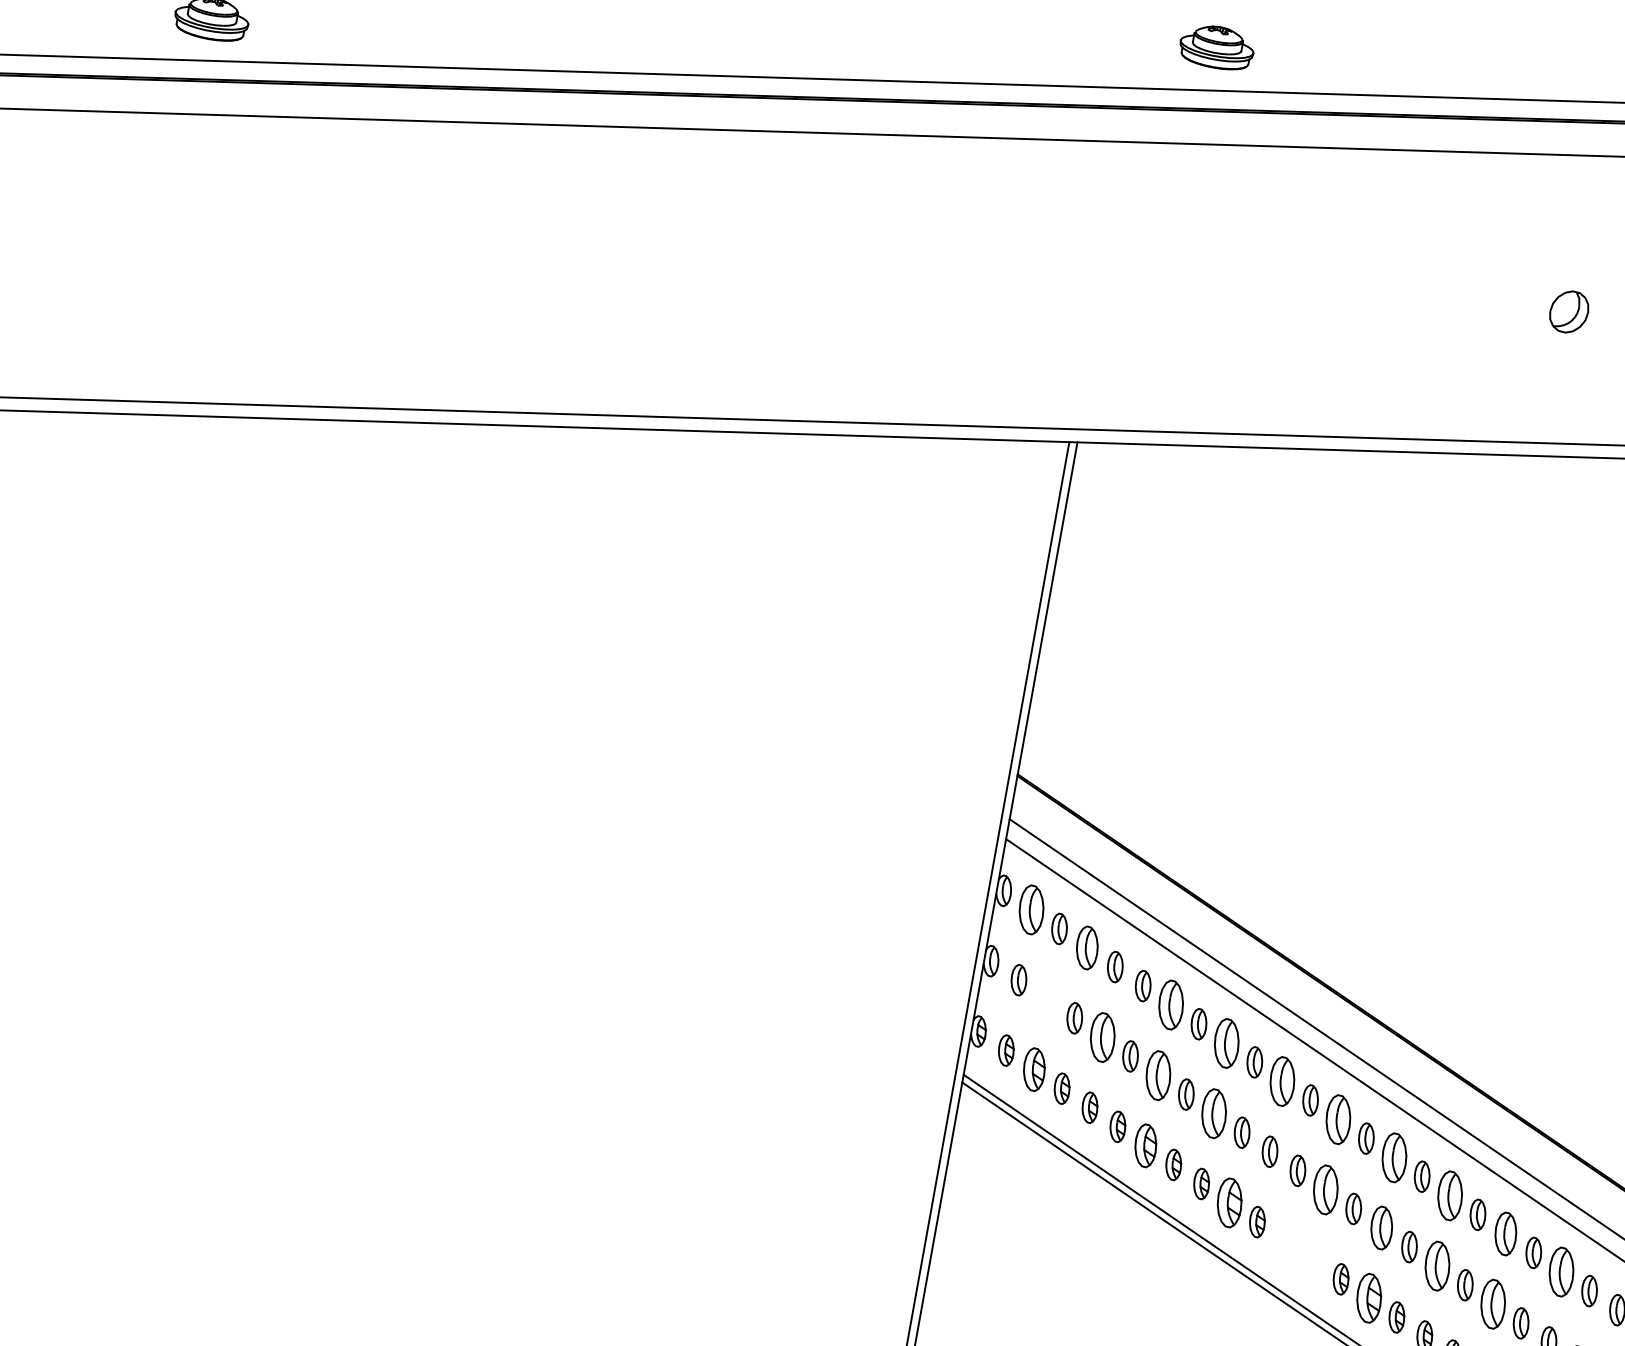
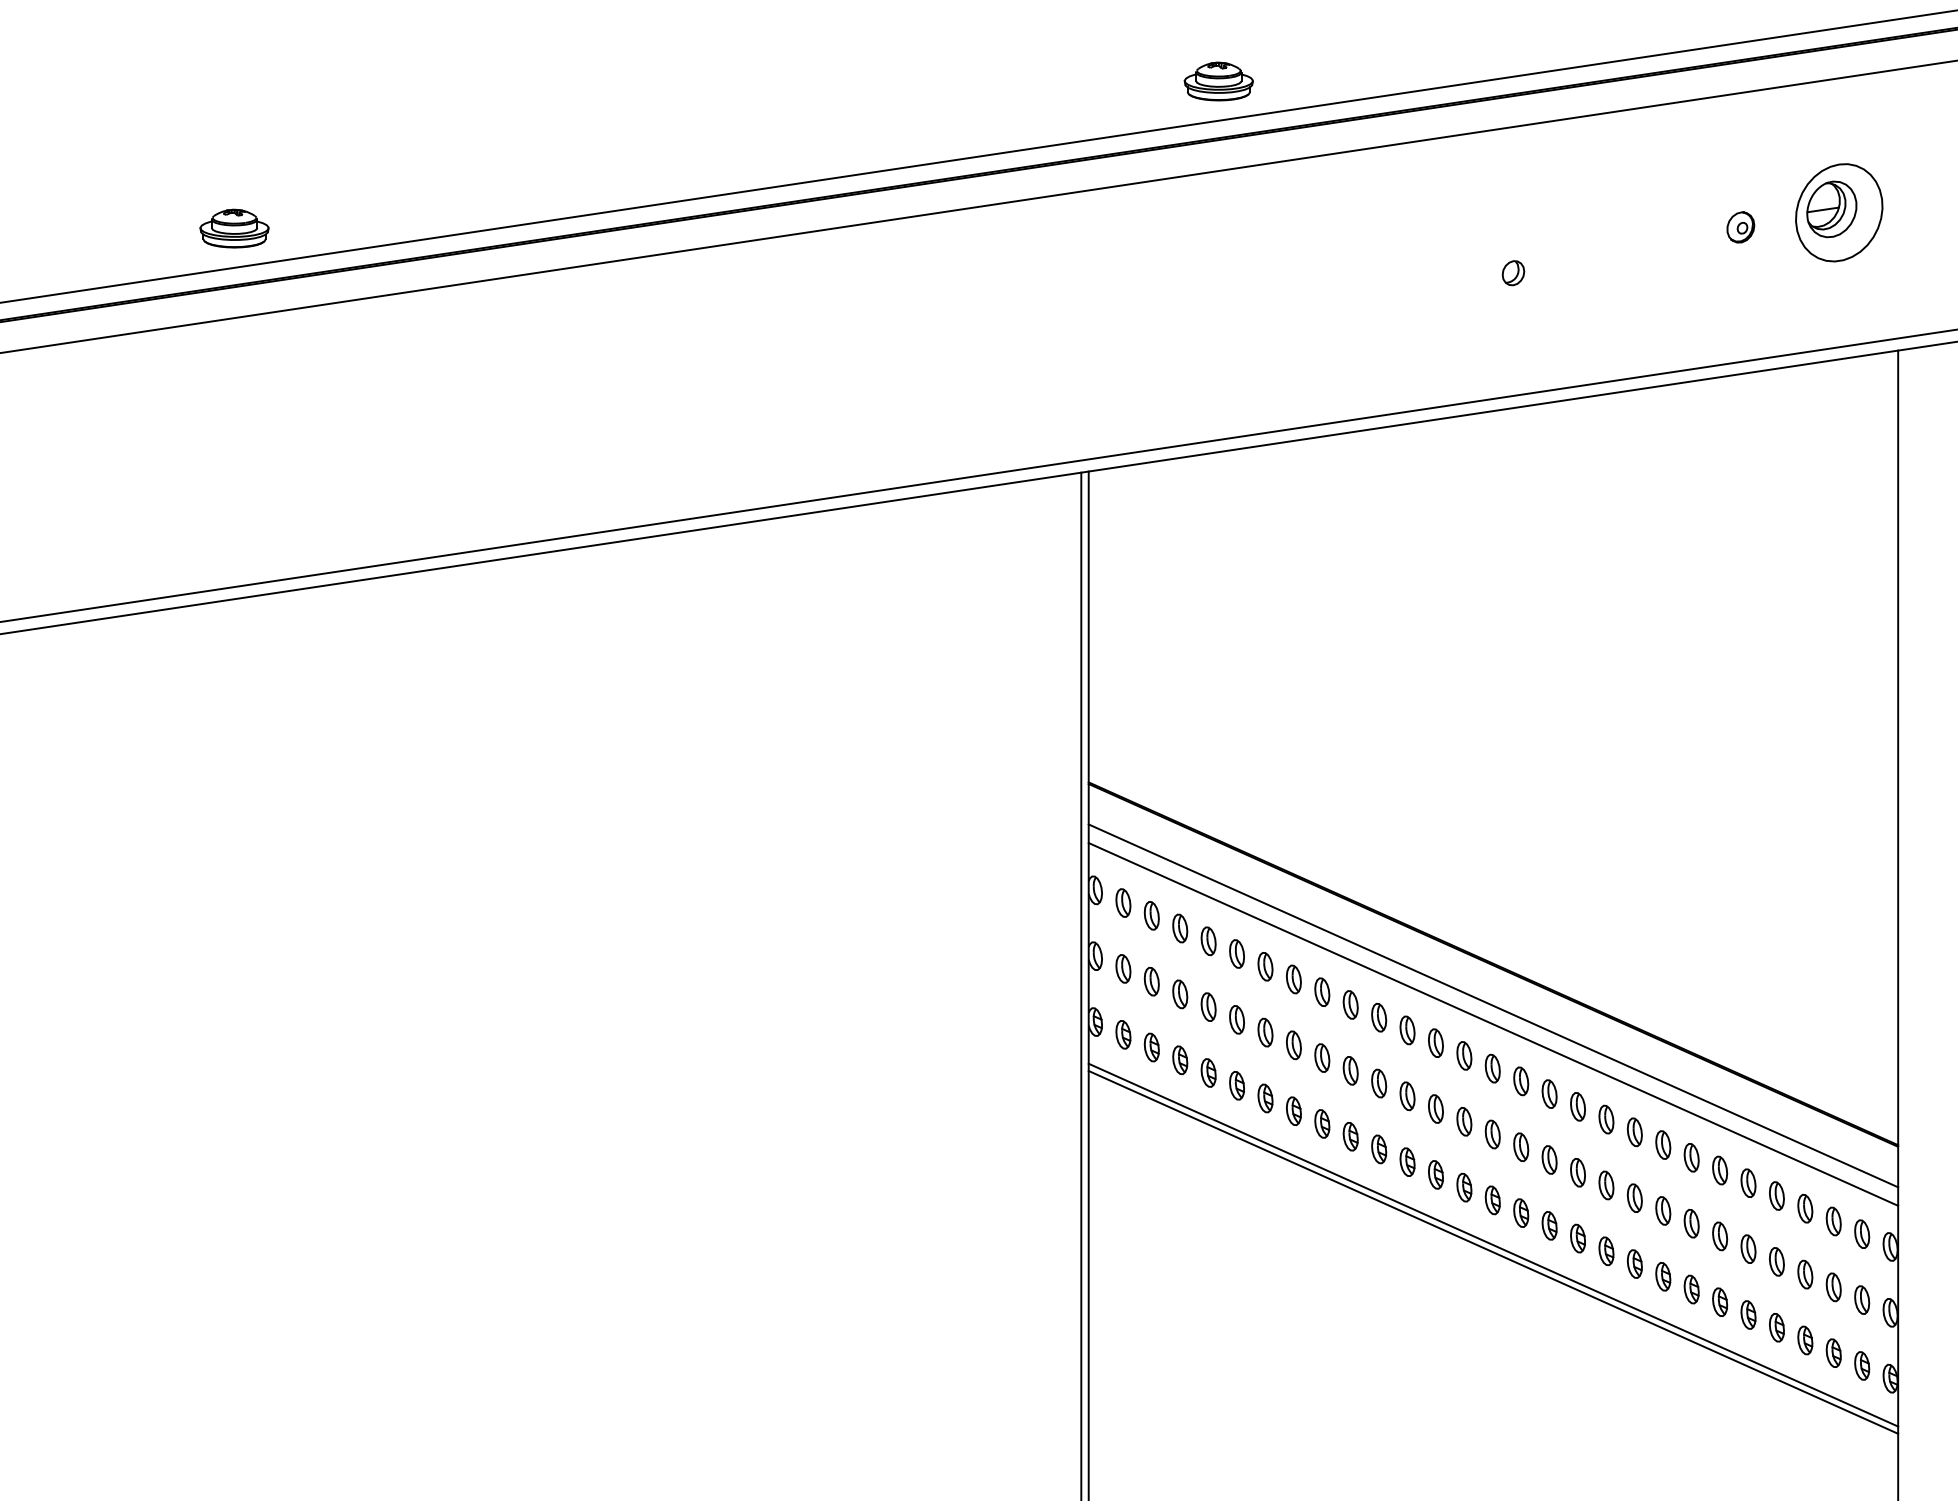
part: (1216, 47) -> (1218, 81), moved
part: (1569, 312) -> (1513, 273), size x0.62
part: (1031, 909) -> (1123, 902), size x0.62
part: (1087, 948) -> (1180, 928), size x0.71
part: (1046, 999) -> (1151, 981), added
part: (1171, 1004) -> (1265, 966), size x0.62
part: (1102, 1036) -> (1208, 1006), size x0.62
part: (1227, 1042) -> (1322, 991), size x0.62
part: (1033, 1069) -> (1151, 1047), size x0.71
part: (1158, 1075) -> (1265, 1032), size x0.62
part: (1283, 1081) -> (1379, 1017), size x0.62
part: (1214, 1113) -> (1322, 1057), size x0.62
part: (1338, 1118) -> (1435, 1042), size x0.62
part: (1145, 1145) -> (1265, 1098), size x0.71
part: (1394, 1157) -> (1492, 1068), size x0.62
part: (1325, 1189) -> (1435, 1108), size x0.62
part: (1450, 1195) -> (1549, 1093), size x0.62
part: (1229, 1202) -> (1350, 1136), size x0.62
part: (1381, 1227) -> (1492, 1134), size x0.71
part: (1505, 1233) -> (1606, 1119), size x0.71
part: (1285, 1240) -> (1407, 1161), added
part: (1312, 1259) -> (1435, 1174), added
part: (1437, 1265) -> (1549, 1159), size x0.62
part: (1562, 1271) -> (1663, 1144), size x0.62
part: (1368, 1298) -> (1492, 1200), size x0.62
part: (1493, 1304) -> (1606, 1185), size x0.62

